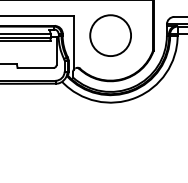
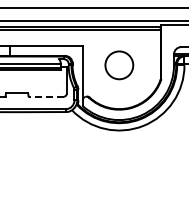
circle: (110, 35) -> (119, 65), size x0.7
line: (35, 67) -> (46, 96), solid -> dashed

